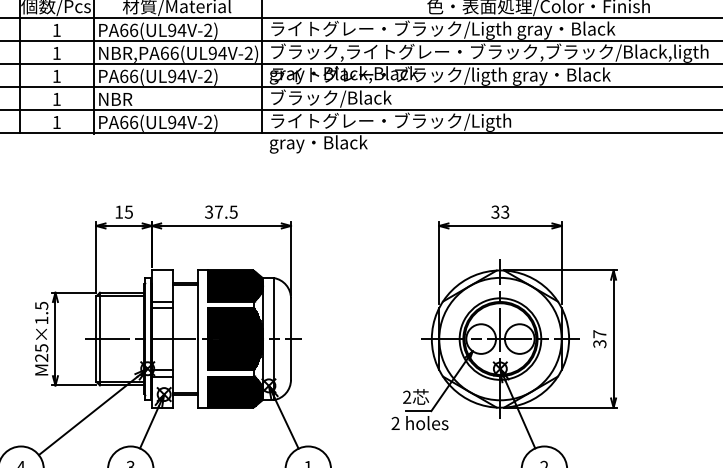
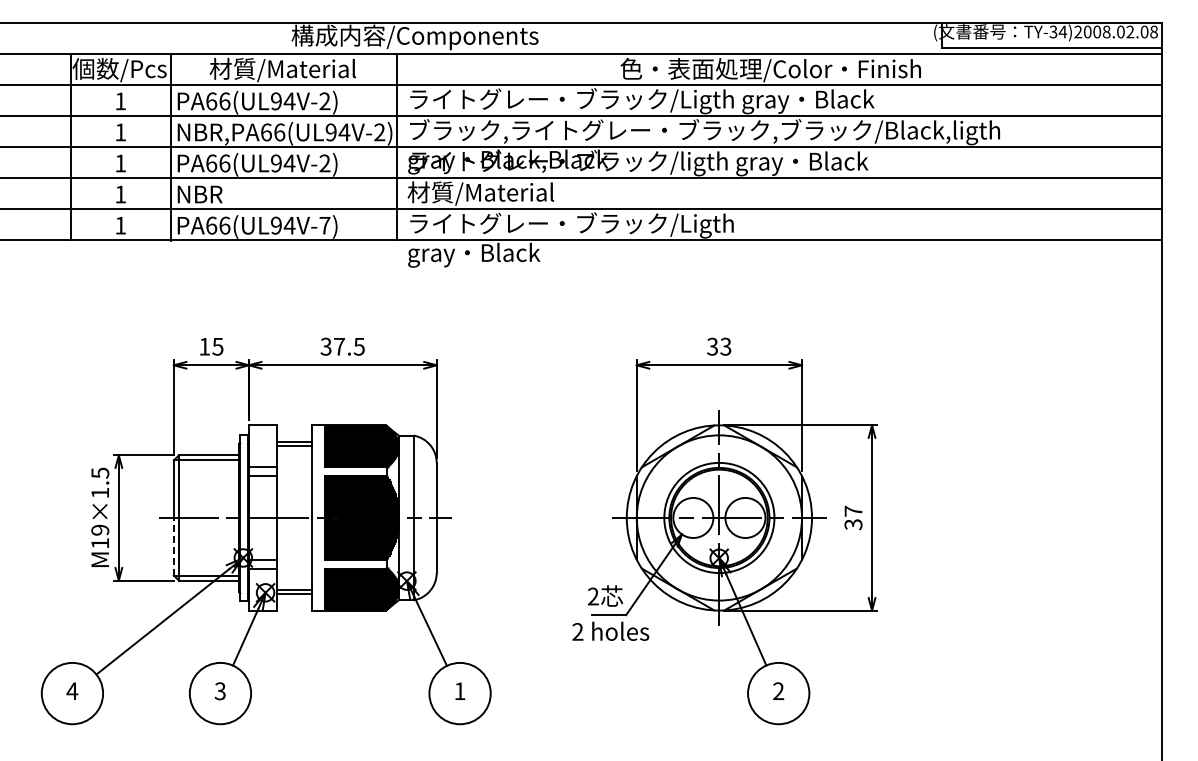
text: (330, 98) -> (489, 193), ブラック/Black -> 材質/Material
text: (207, 122) -> (324, 225), PA66(UL94V-2) -> PA66(UL94V-7)
text: (41, 352) -> (100, 536), M25×1.5 -> M19×1.5
line: (95, 360) -> (173, 546), solid -> dashed

